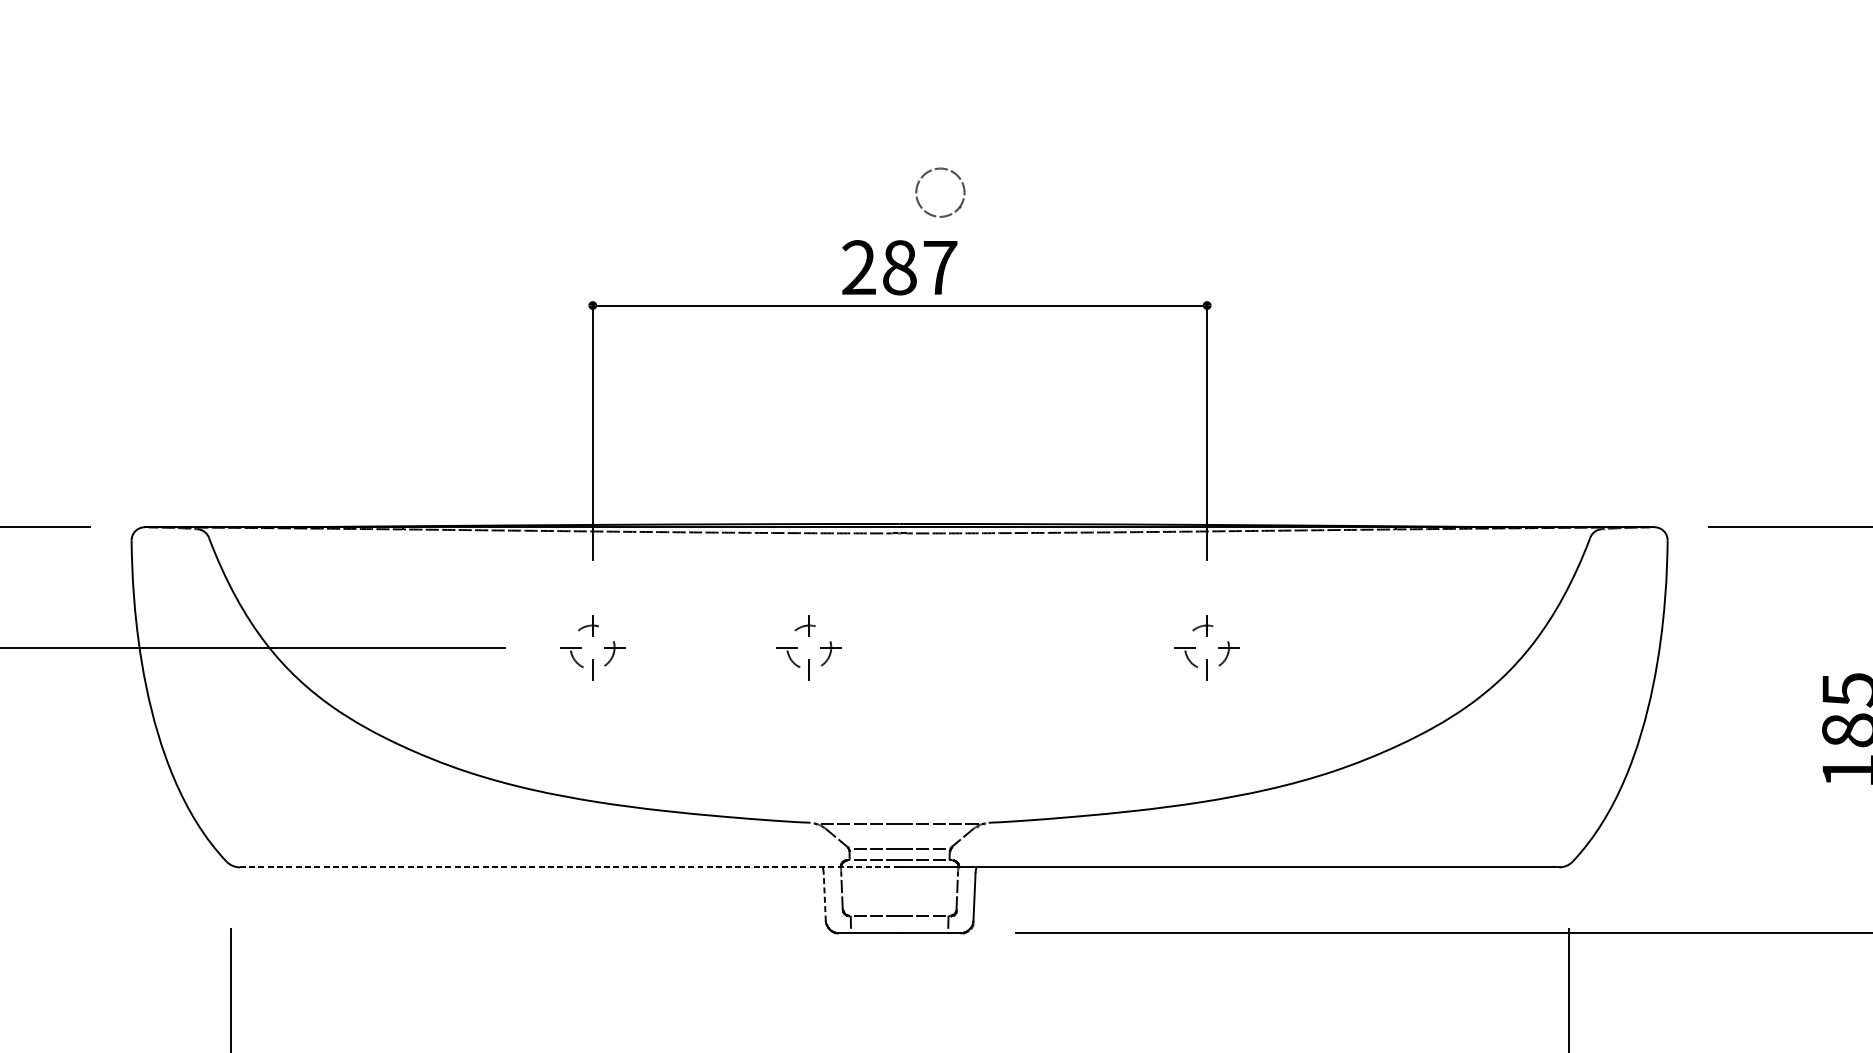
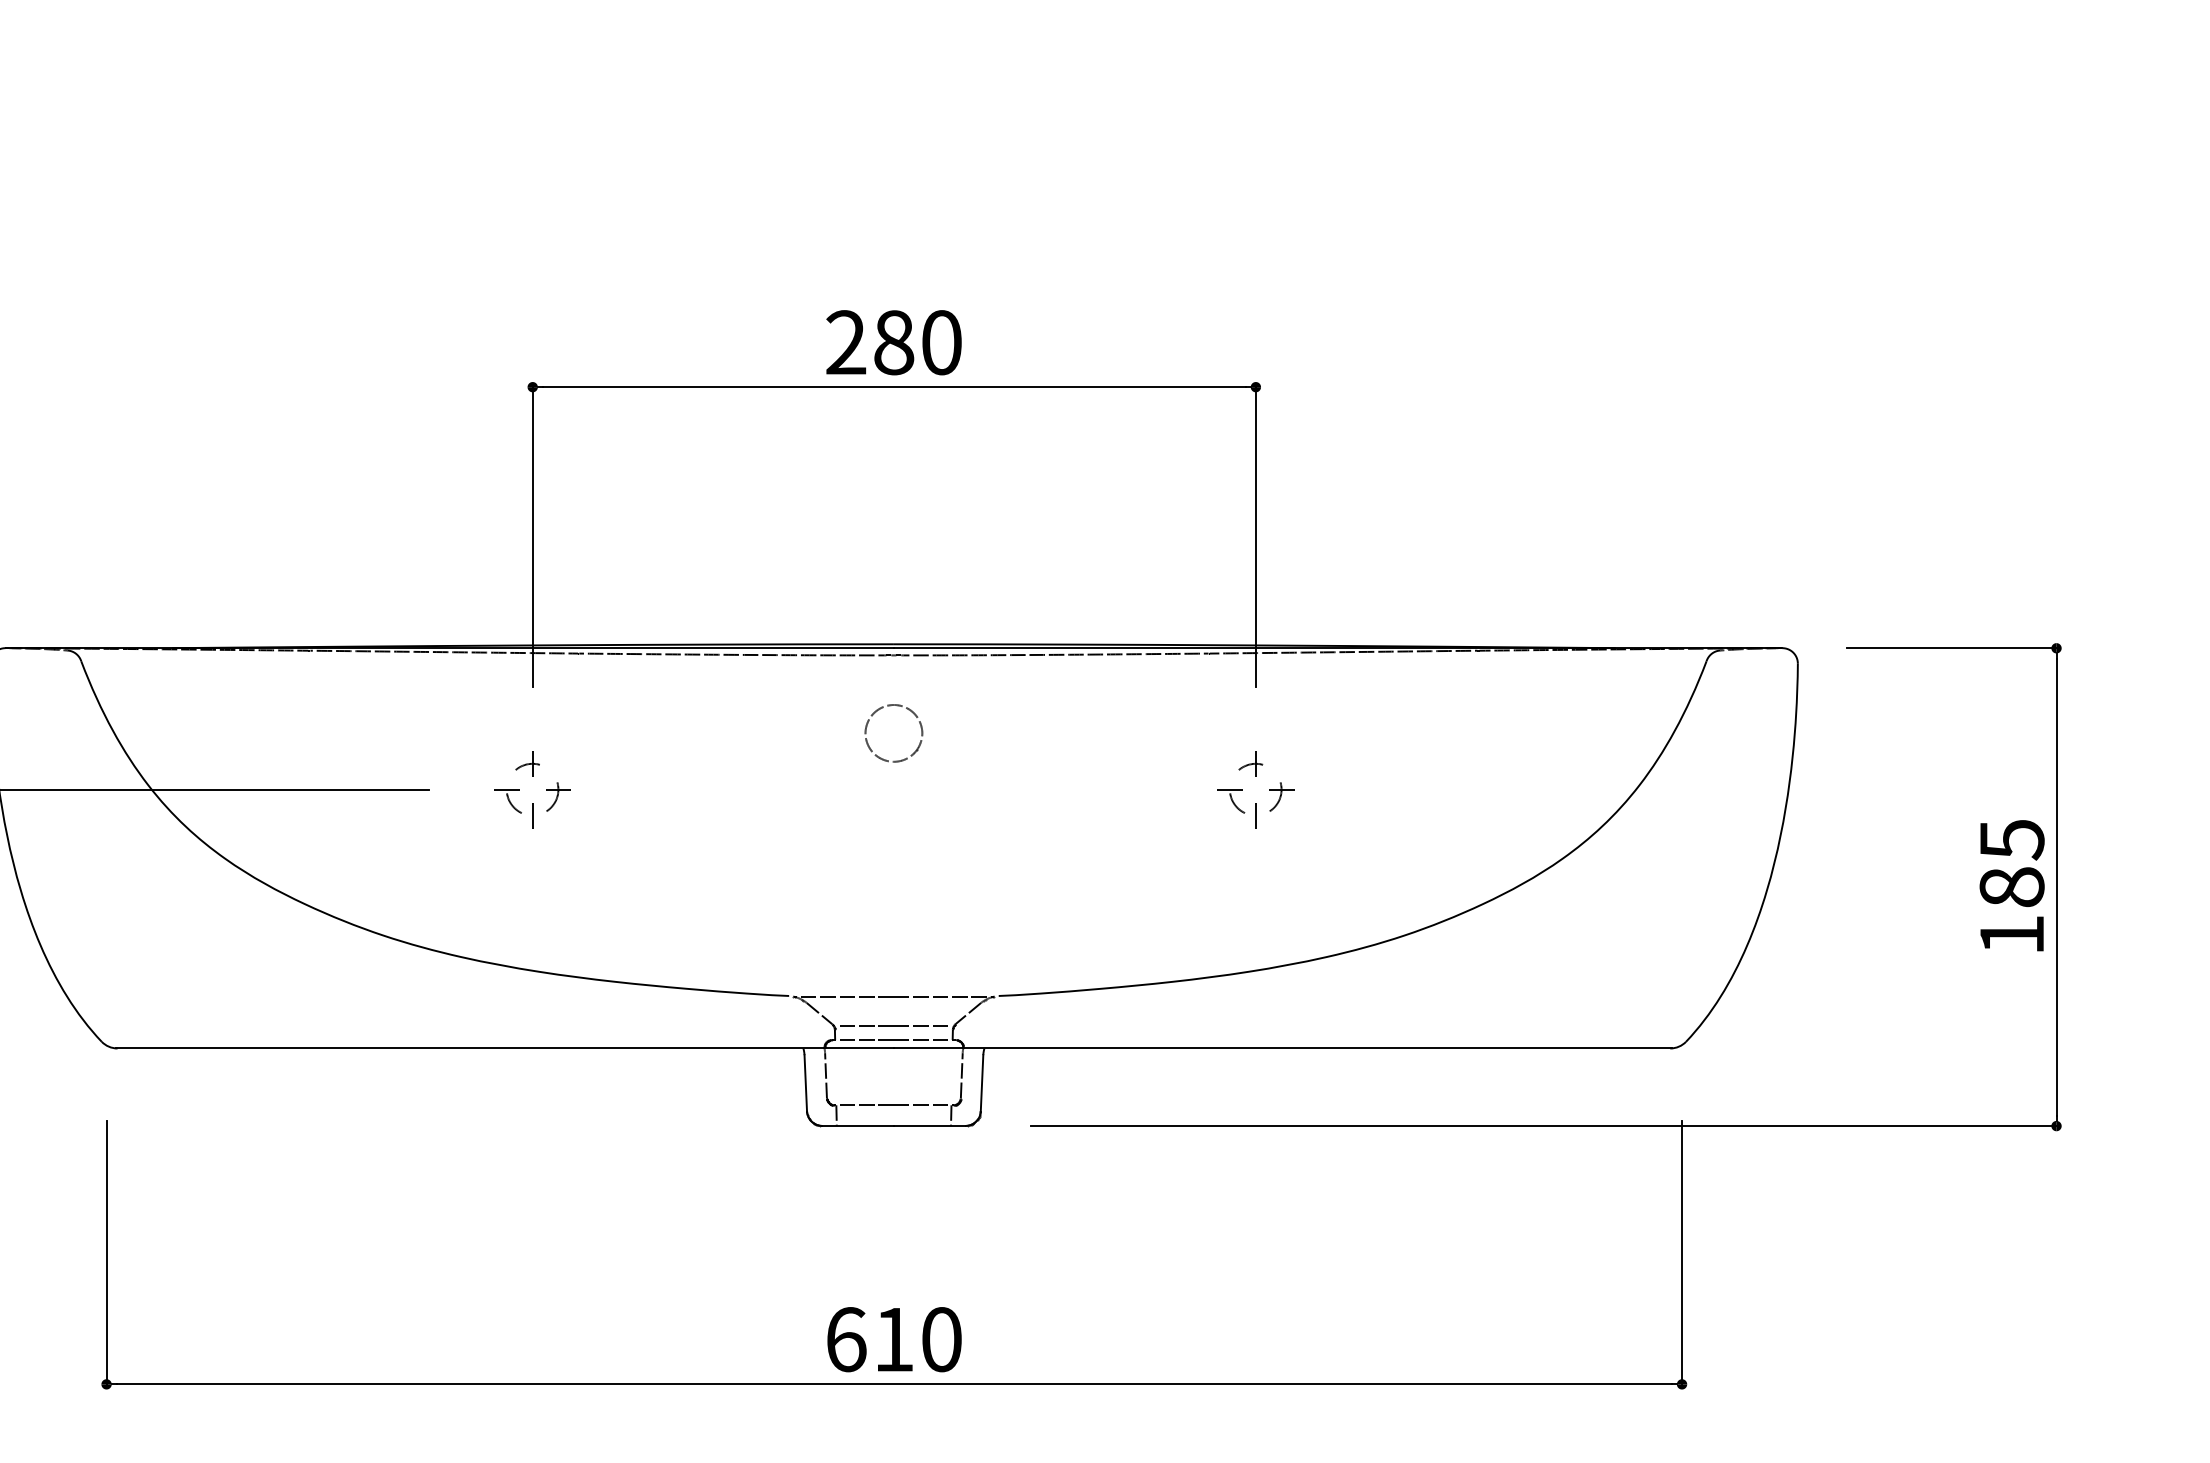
part: (917, 187) -> (867, 727), moved
text: (940, 267) -> (941, 342), 287 -> 280
part: (809, 636) -> (787, 776), removed
line: (569, 867) -> (505, 1048), dashed -> solid
line: (824, 897) -> (805, 1083), dashed -> solid

